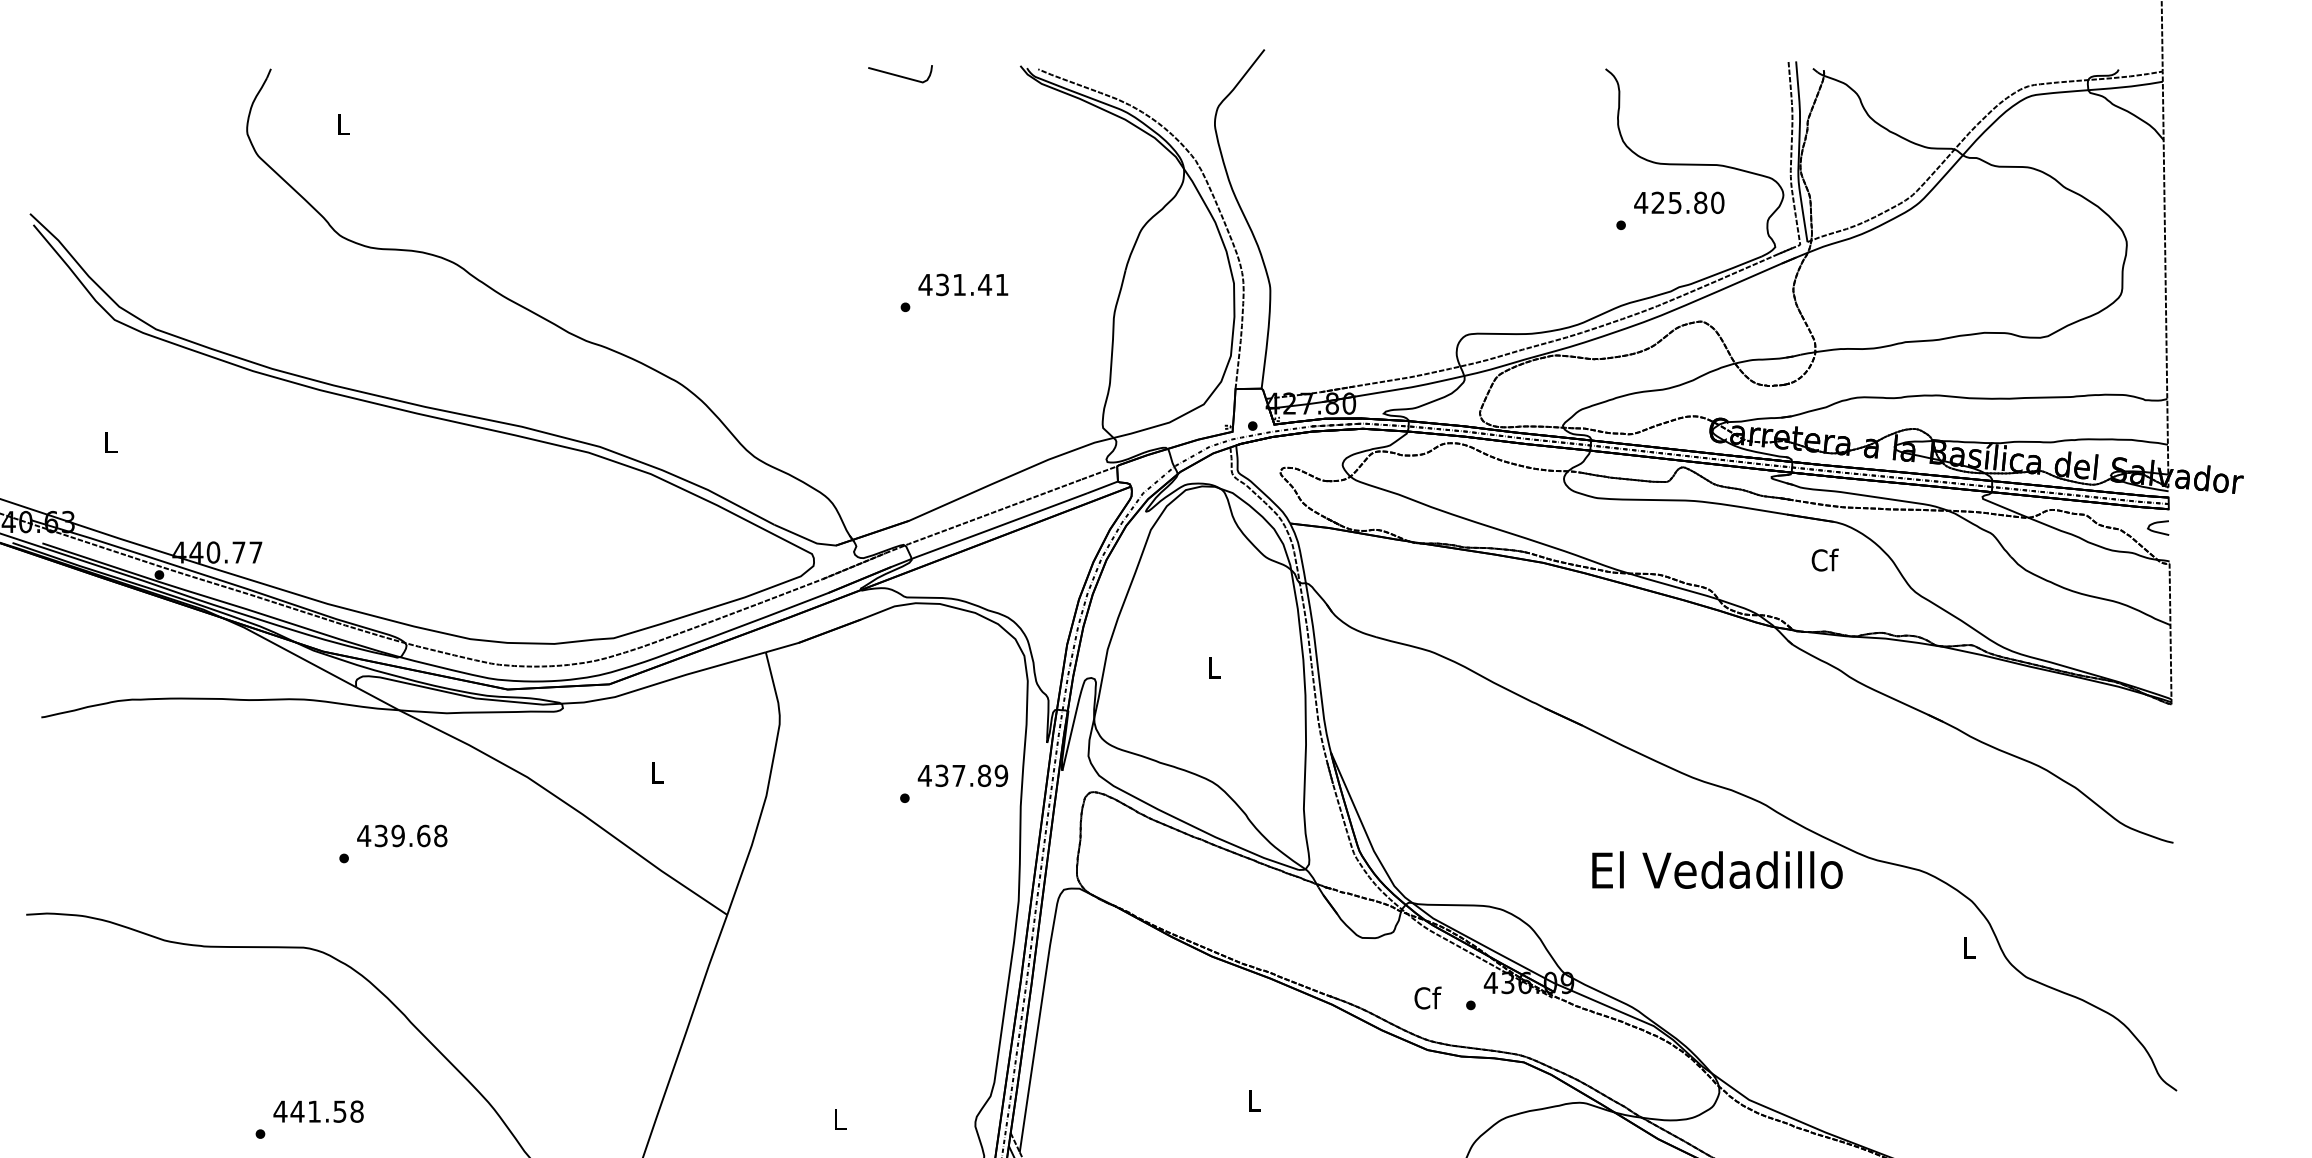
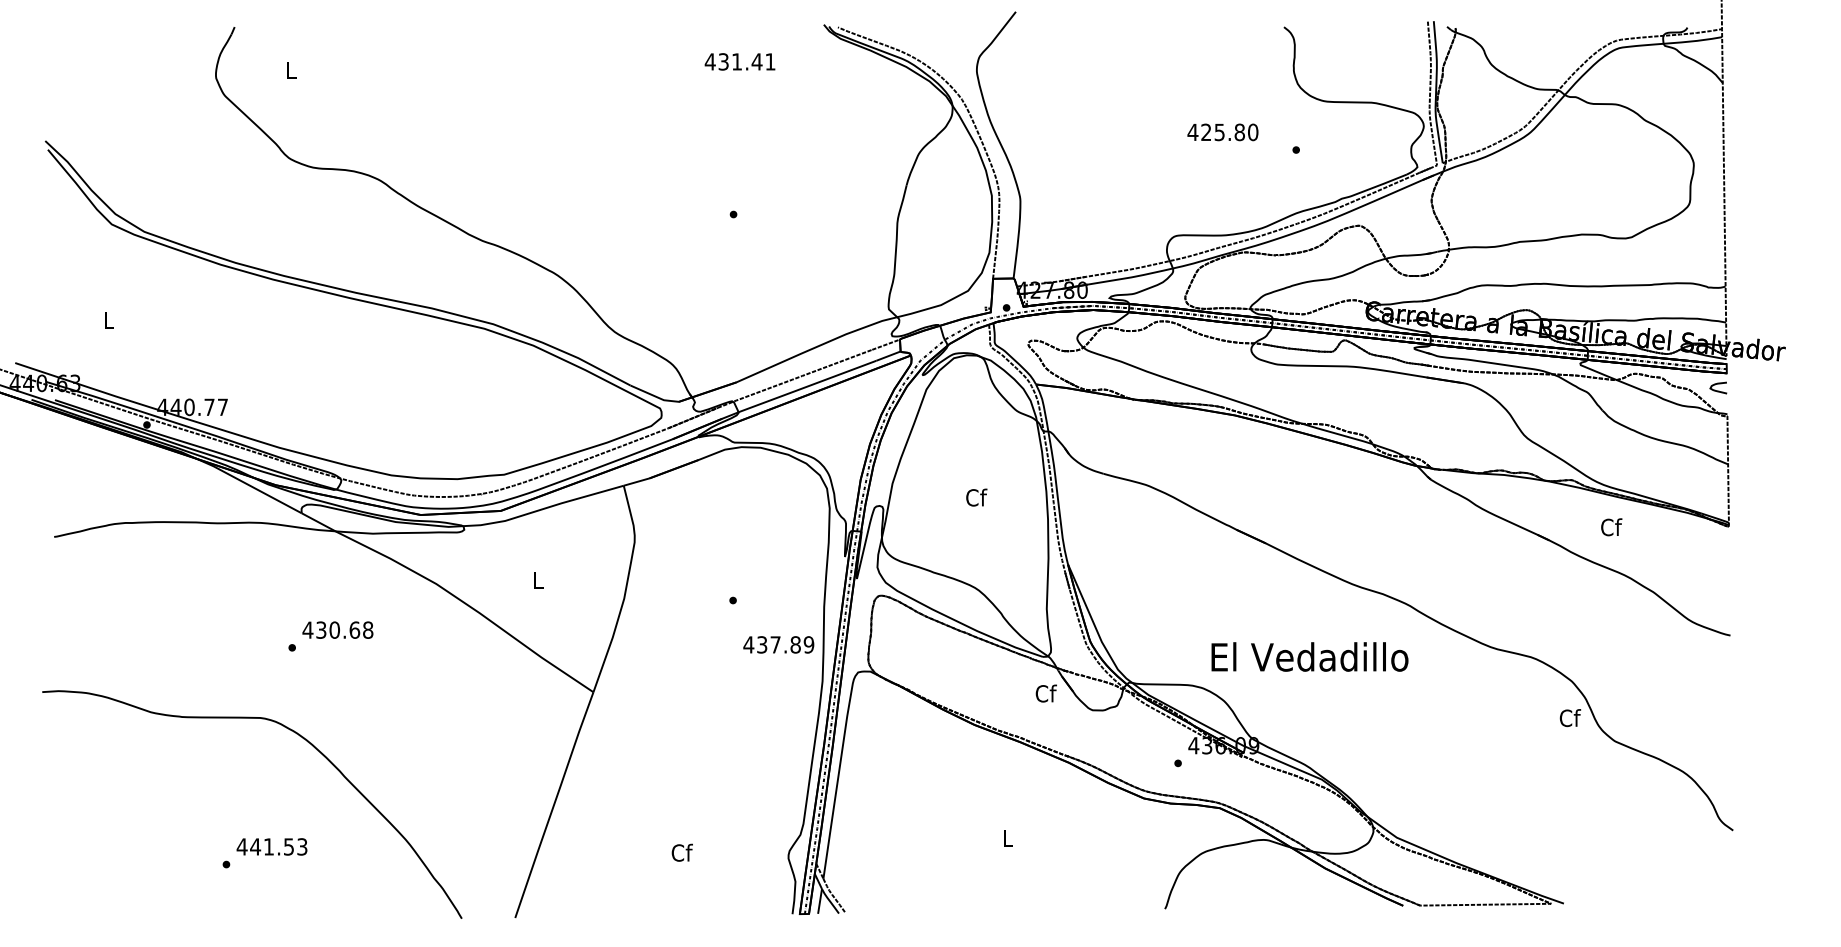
curve: (899, 74) -> (728, 31), removed
text: (1678, 203) -> (1222, 132), moved
text: (962, 284) -> (739, 61), moved
text: (1824, 560) -> (1611, 527), moved
text: (1214, 667) -> (976, 497), L -> Cf
text: (962, 775) -> (778, 644), moved
text: (397, 835) -> (334, 629), 439.68 -> 430.68
text: (1716, 869) -> (1309, 656), moved
text: (1969, 948) -> (1570, 718), L -> Cf
text: (1426, 997) -> (1045, 693), moved
text: (357, 1111) -> (302, 846), 441.58 -> 441.53
text: (839, 1118) -> (681, 852), L -> Cf

